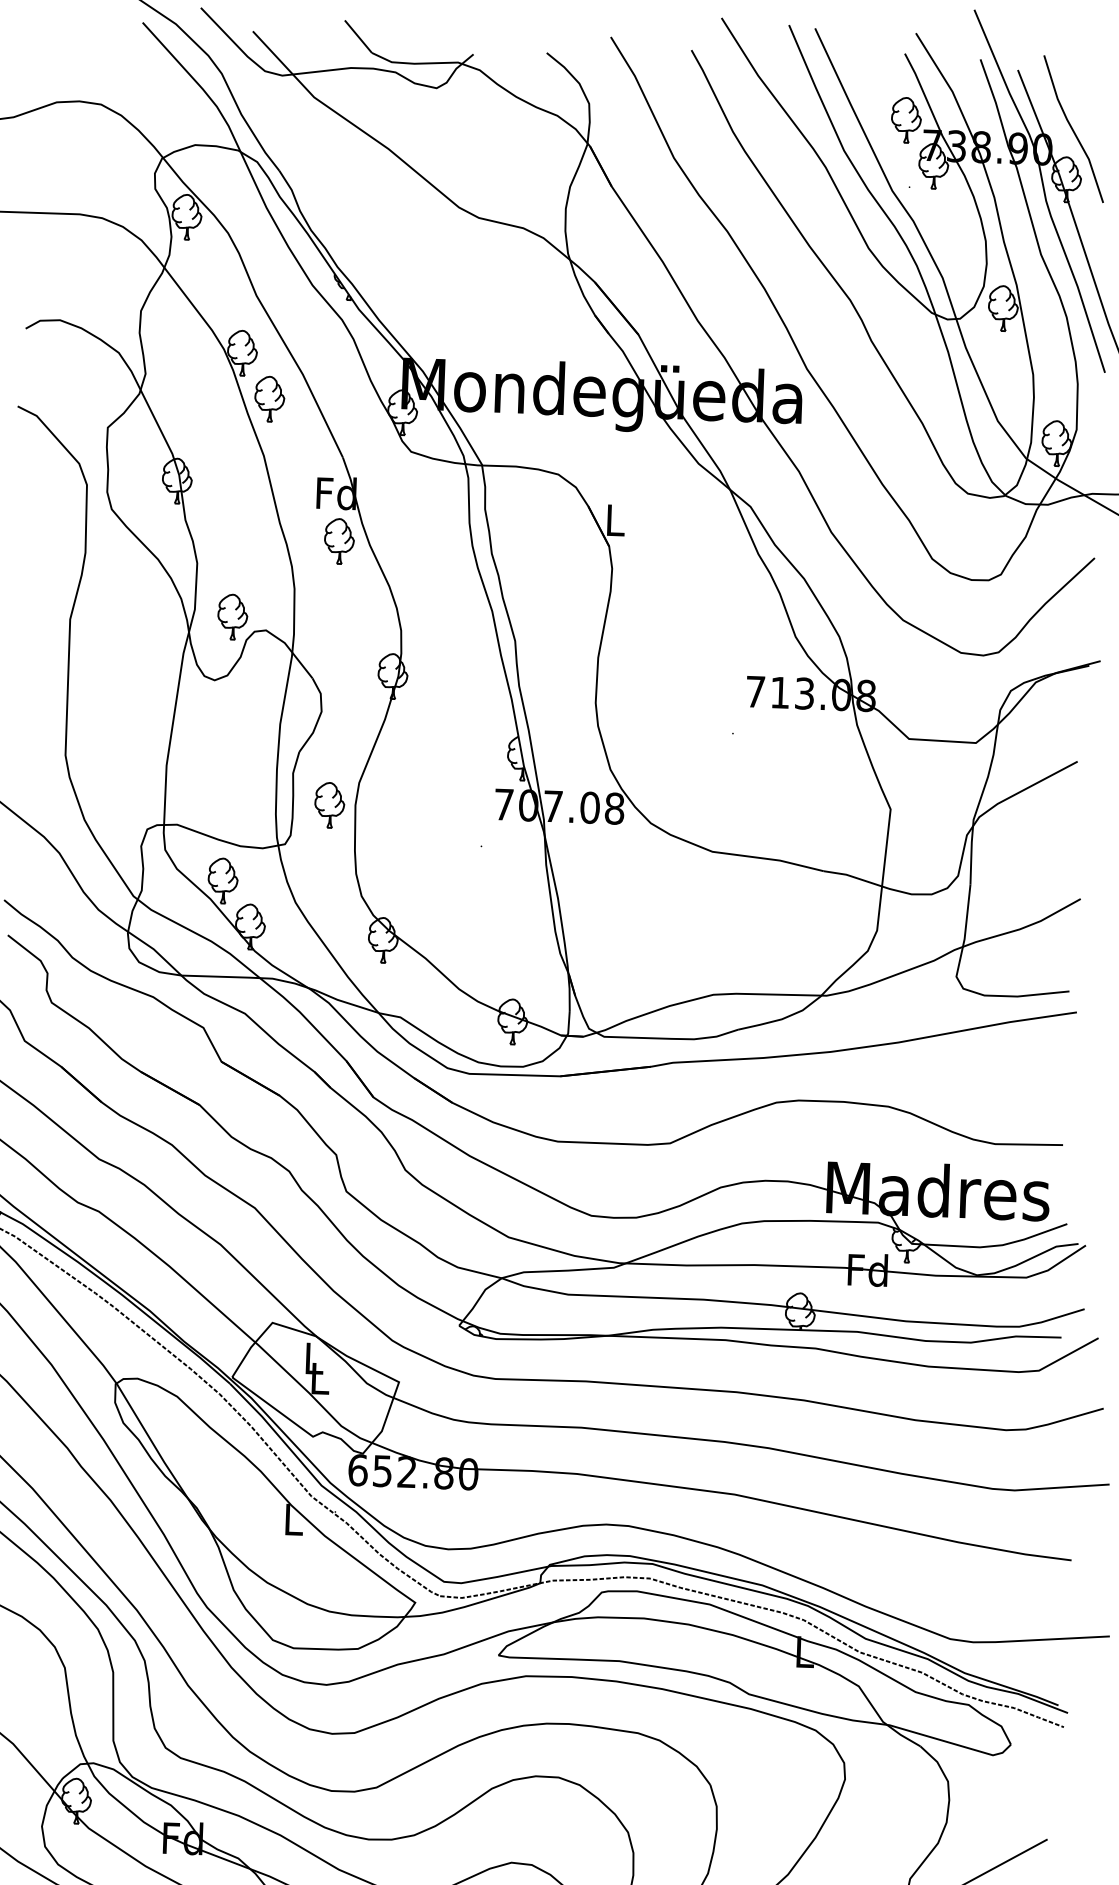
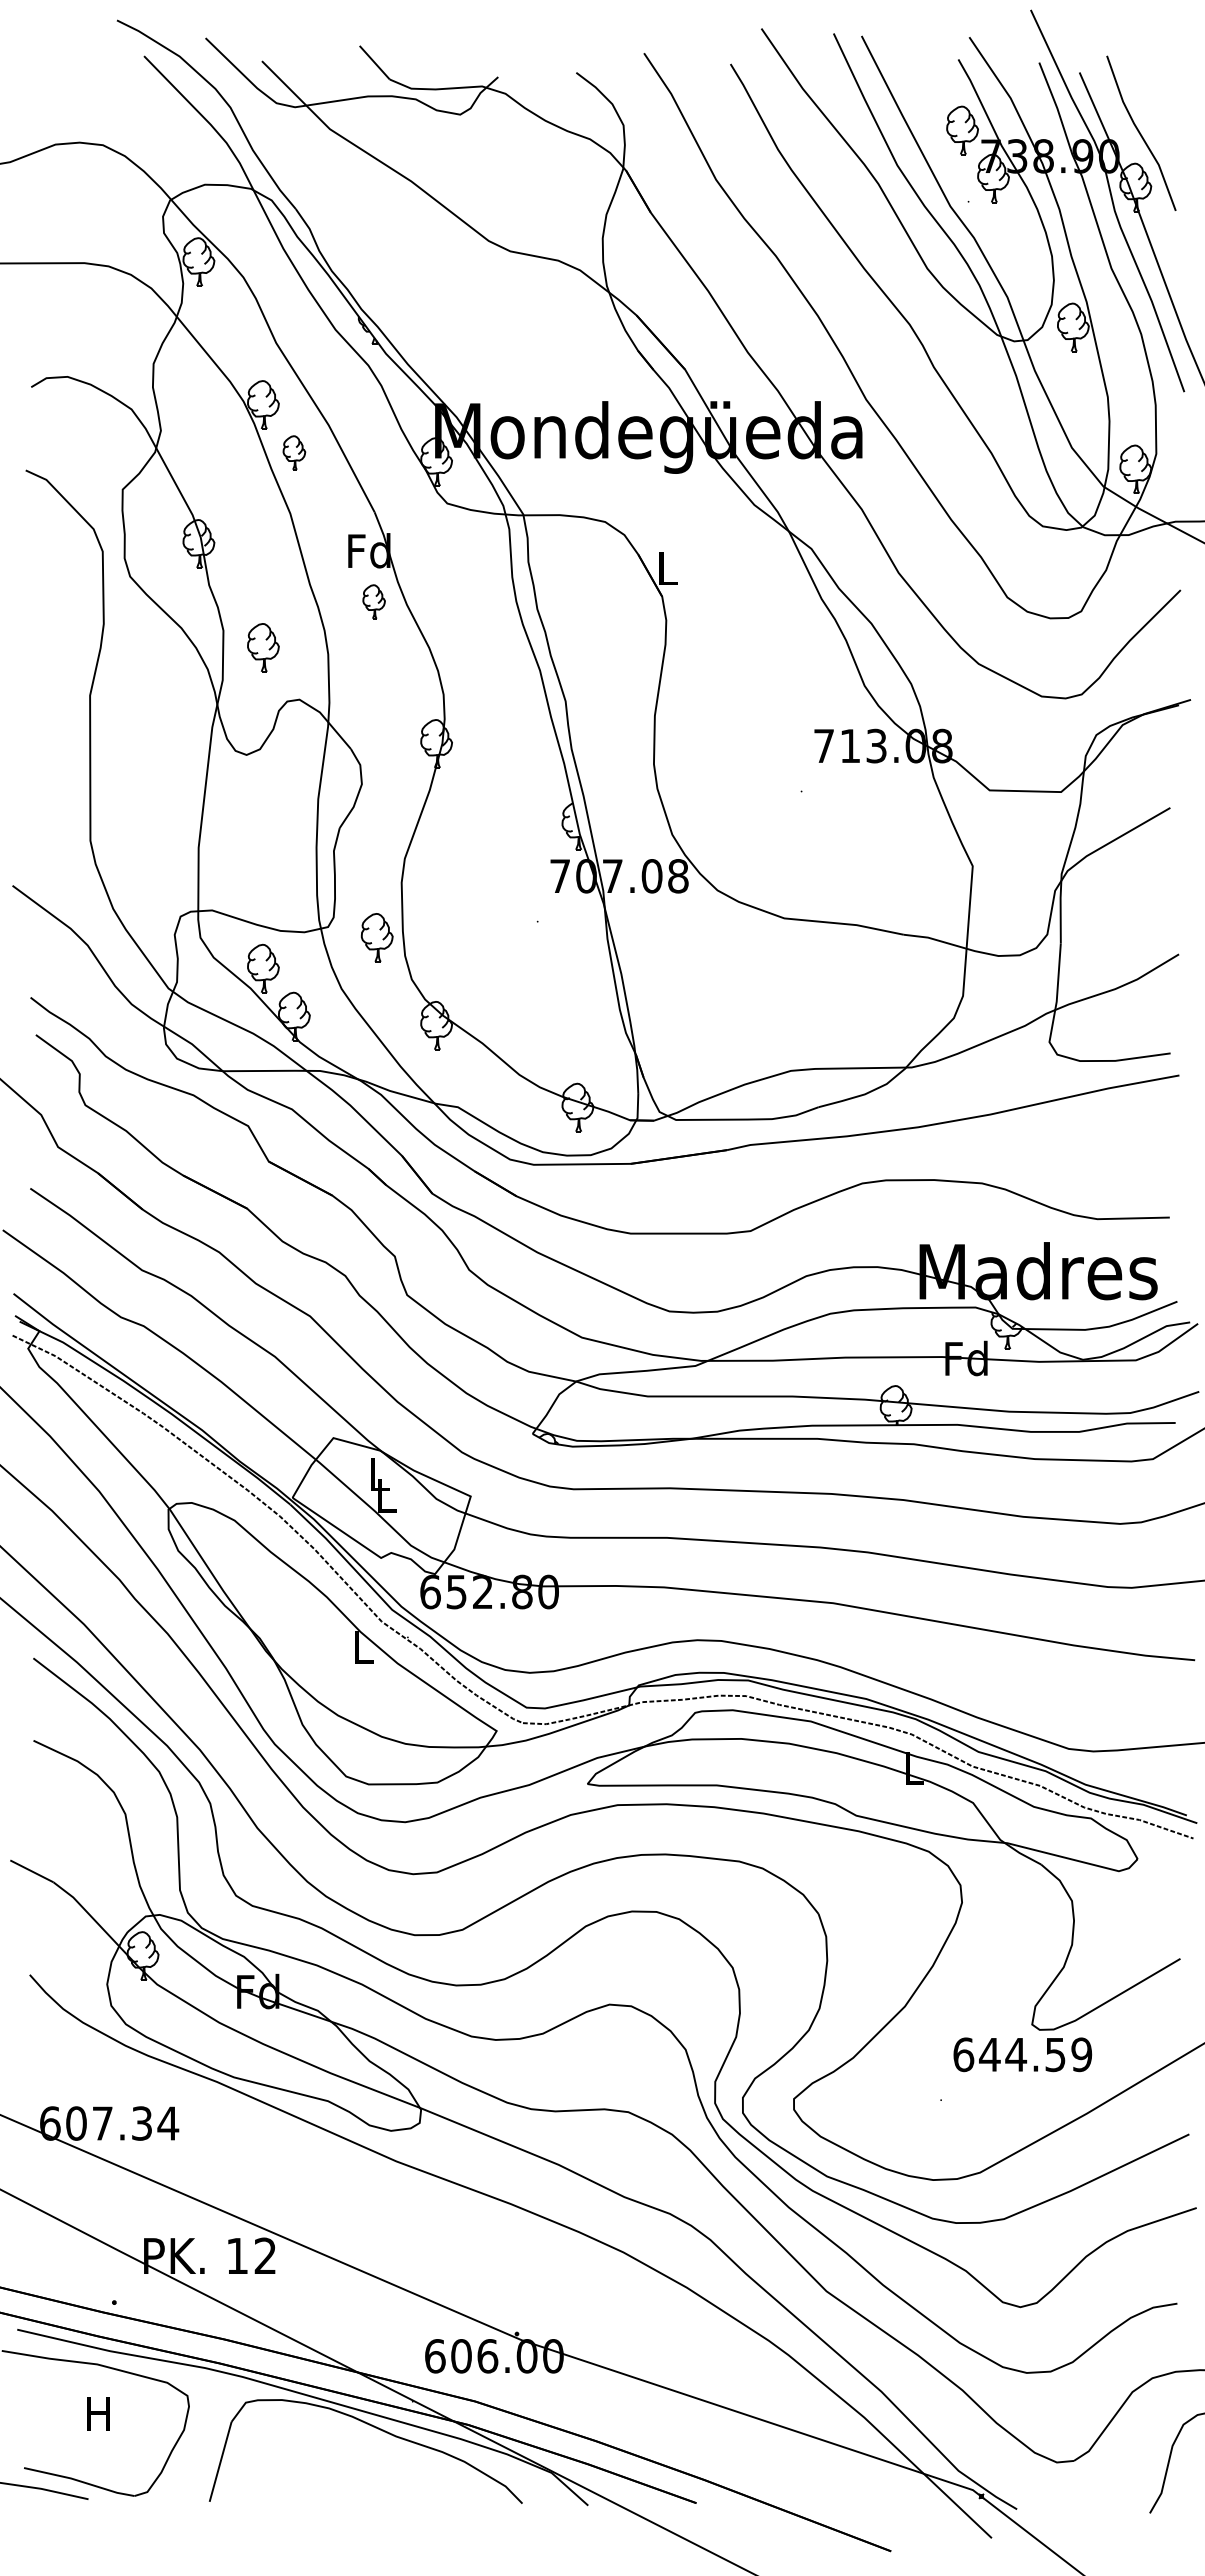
part: (269, 398) -> (294, 452), size x0.7
part: (338, 541) -> (373, 601), size x0.7
part: (232, 616) -> (263, 647), moved
part: (329, 805) -> (376, 937), moved

